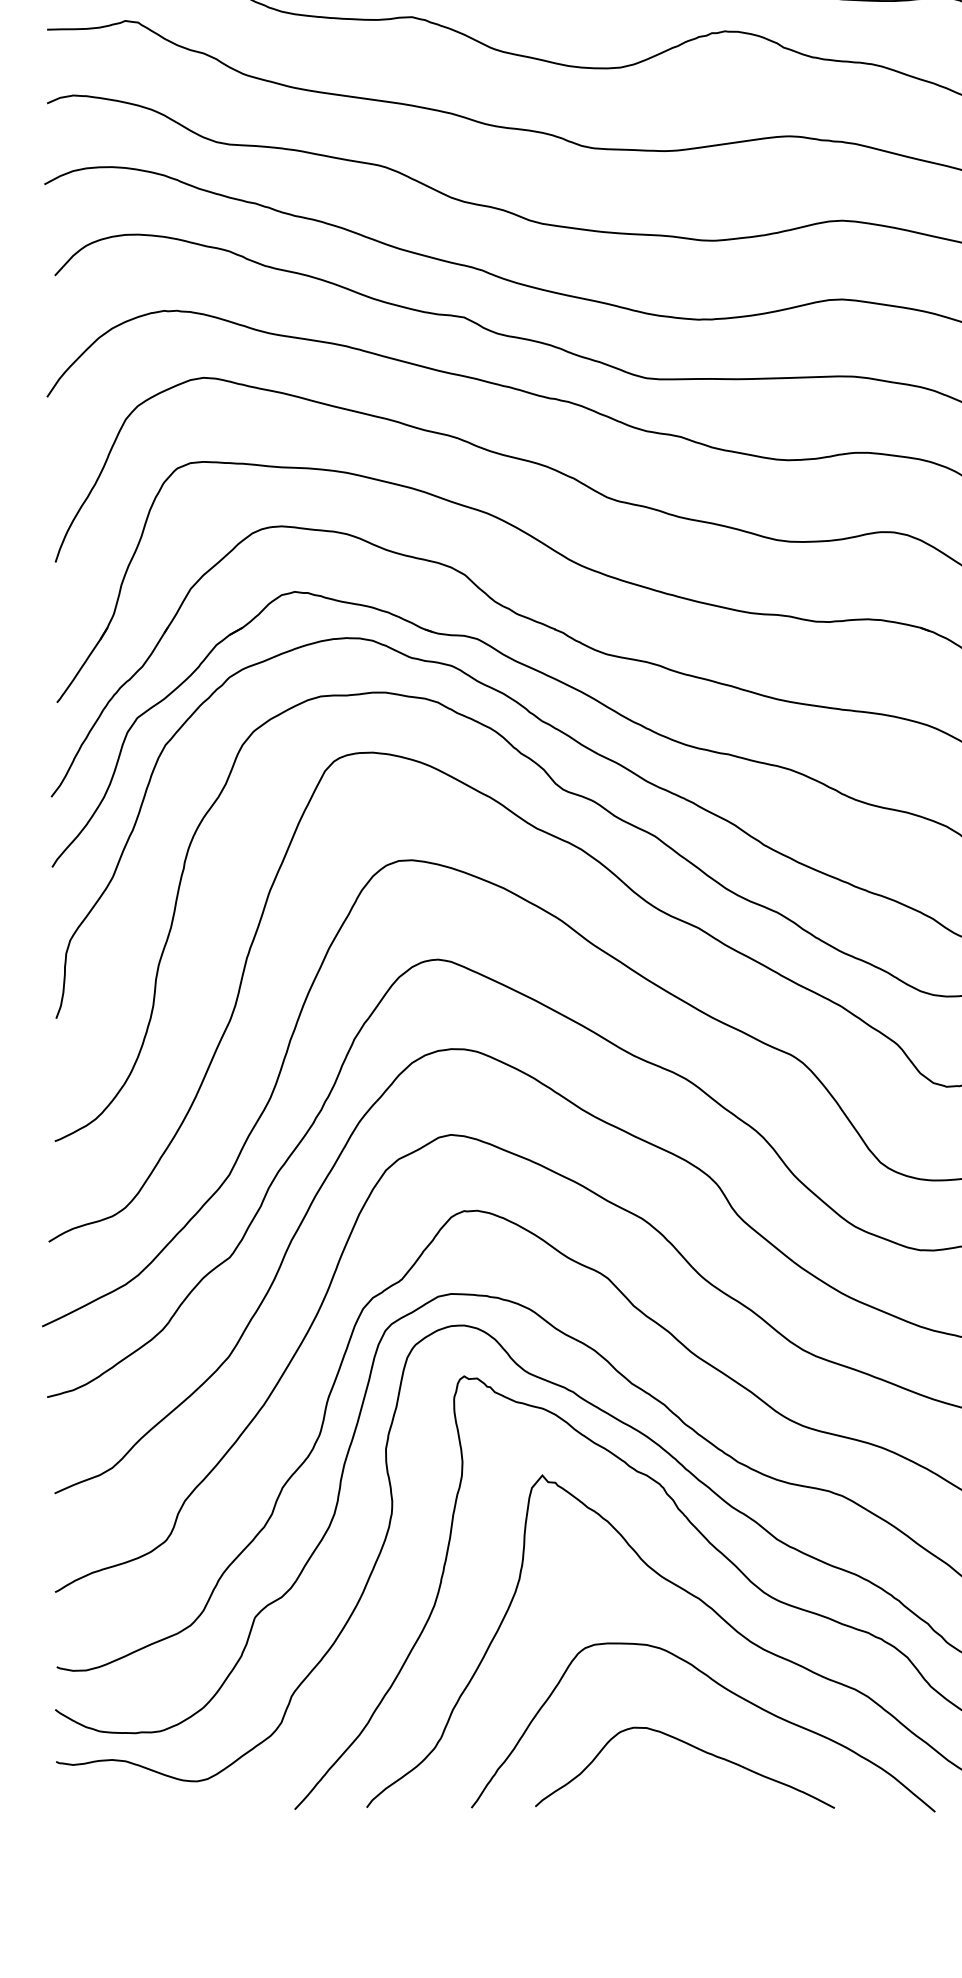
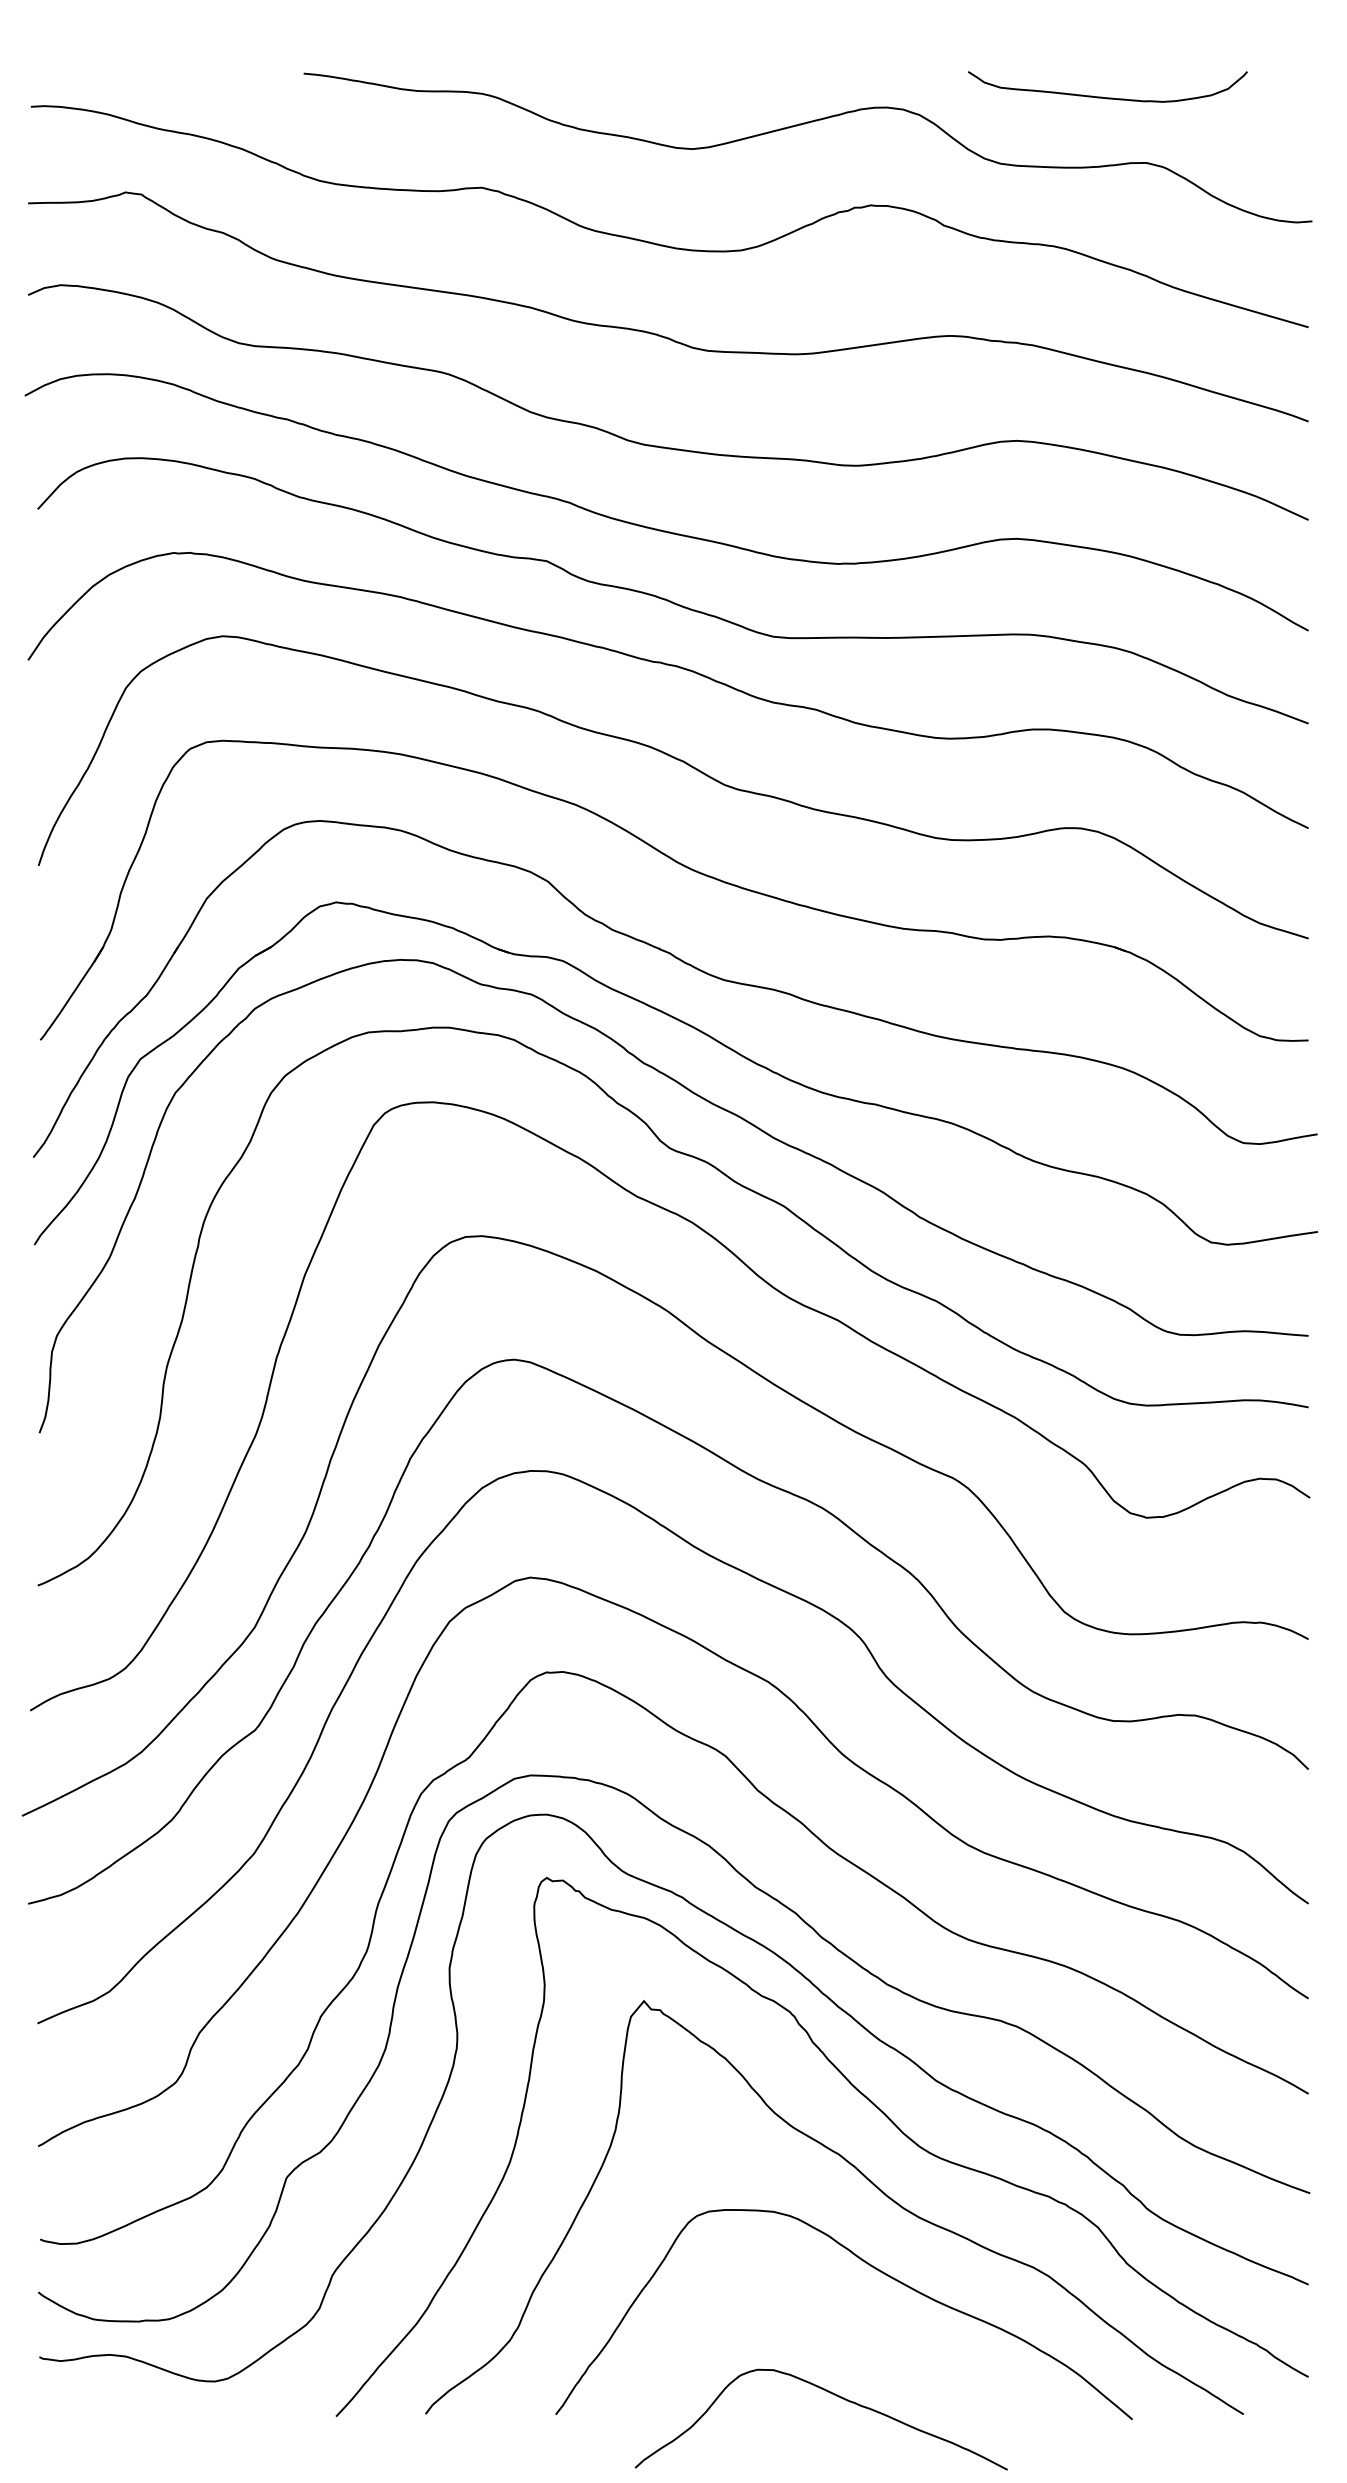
curve: (693, 1747) -> (832, 2394), moved

